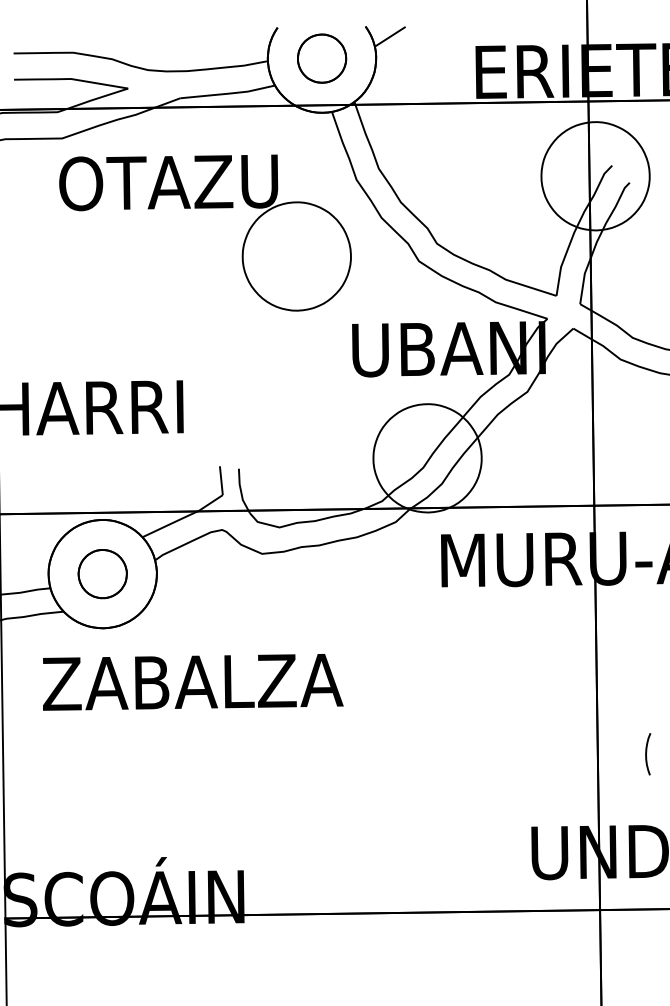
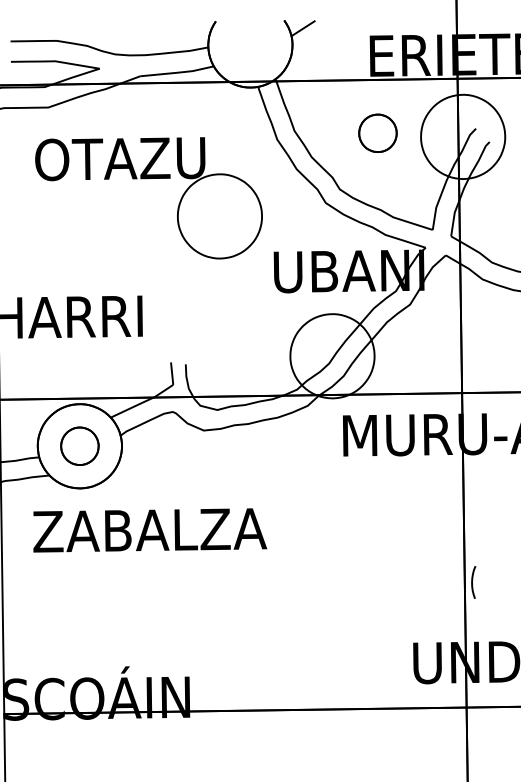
part: (322, 58) -> (378, 133), moved
part: (205, 208) -> (148, 179), moved
curve: (646, 754) -> (472, 582), moved

